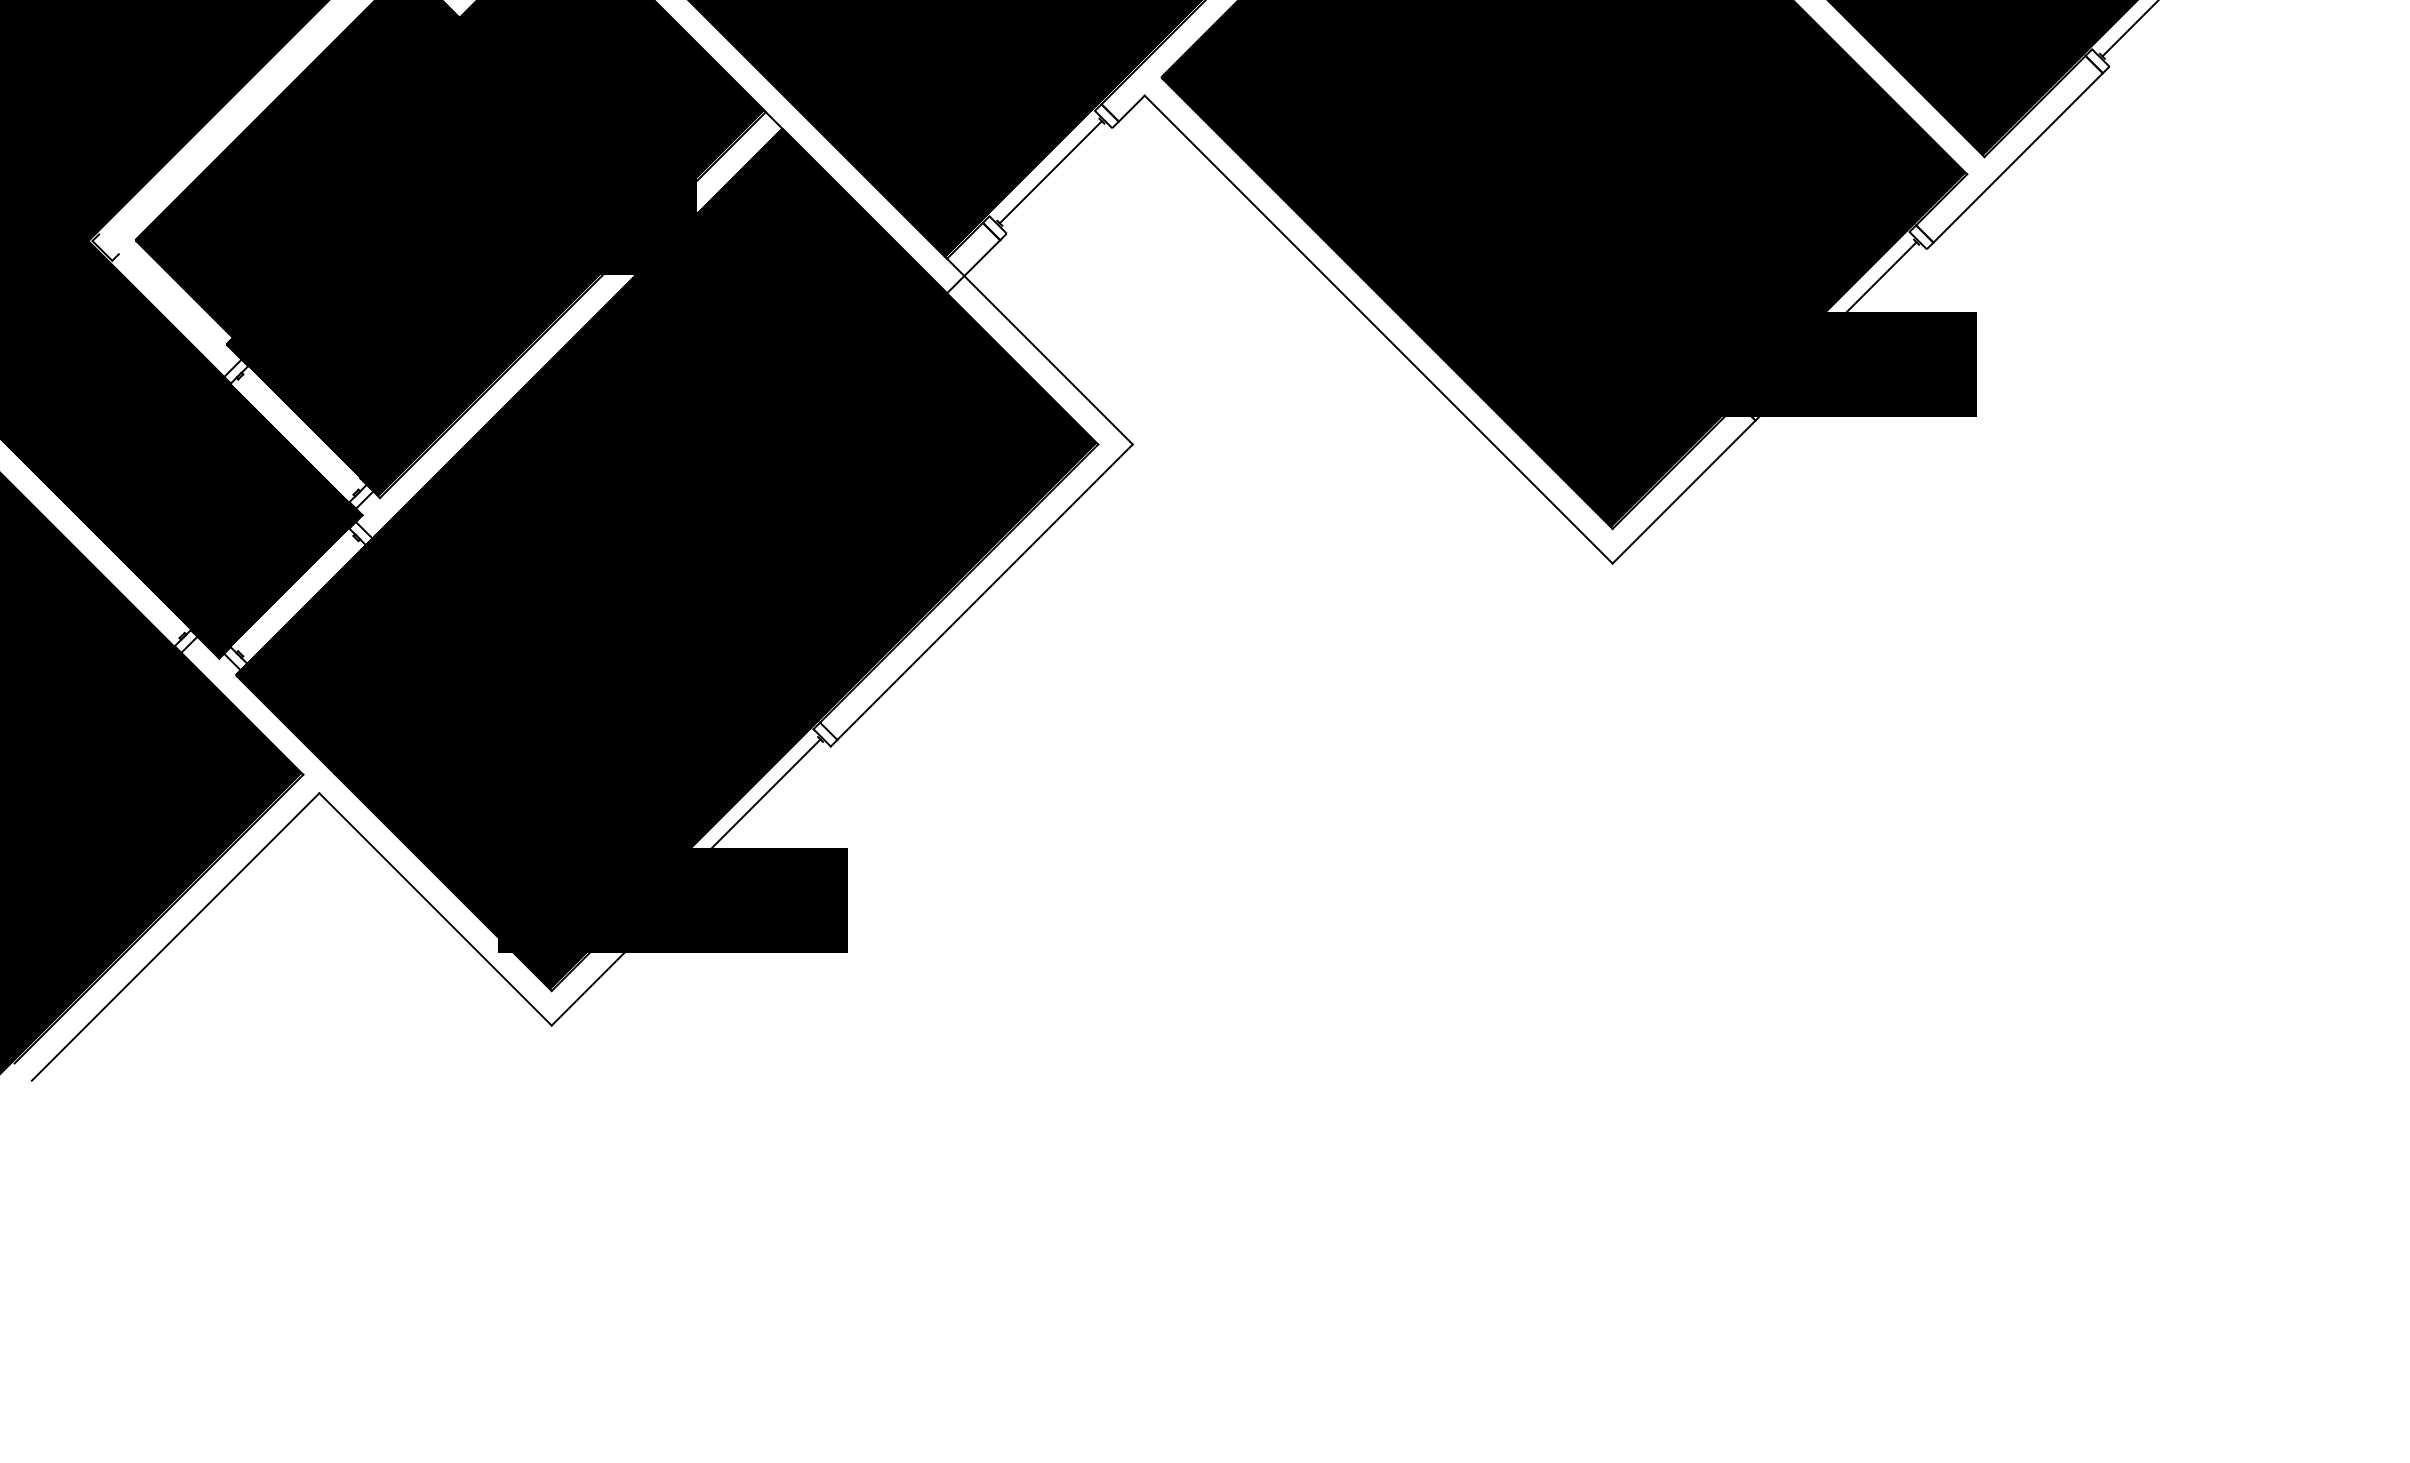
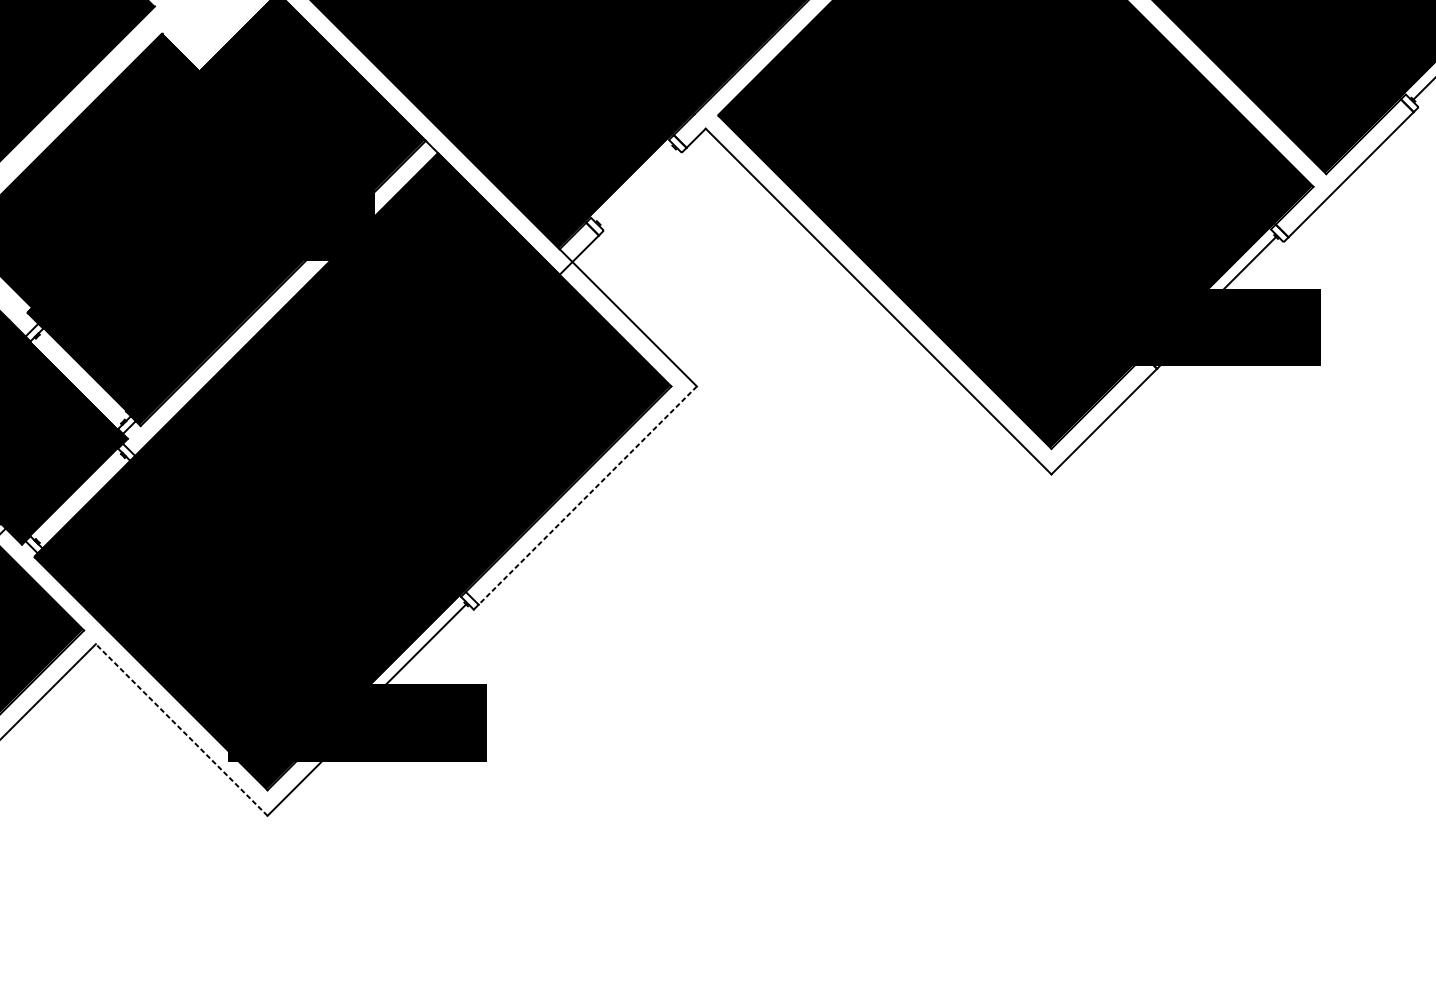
line: (1050, 172) -> (636, 185), removed
line: (985, 592) -> (588, 495), solid -> dashed
line: (435, 909) -> (181, 730), solid -> dashed

